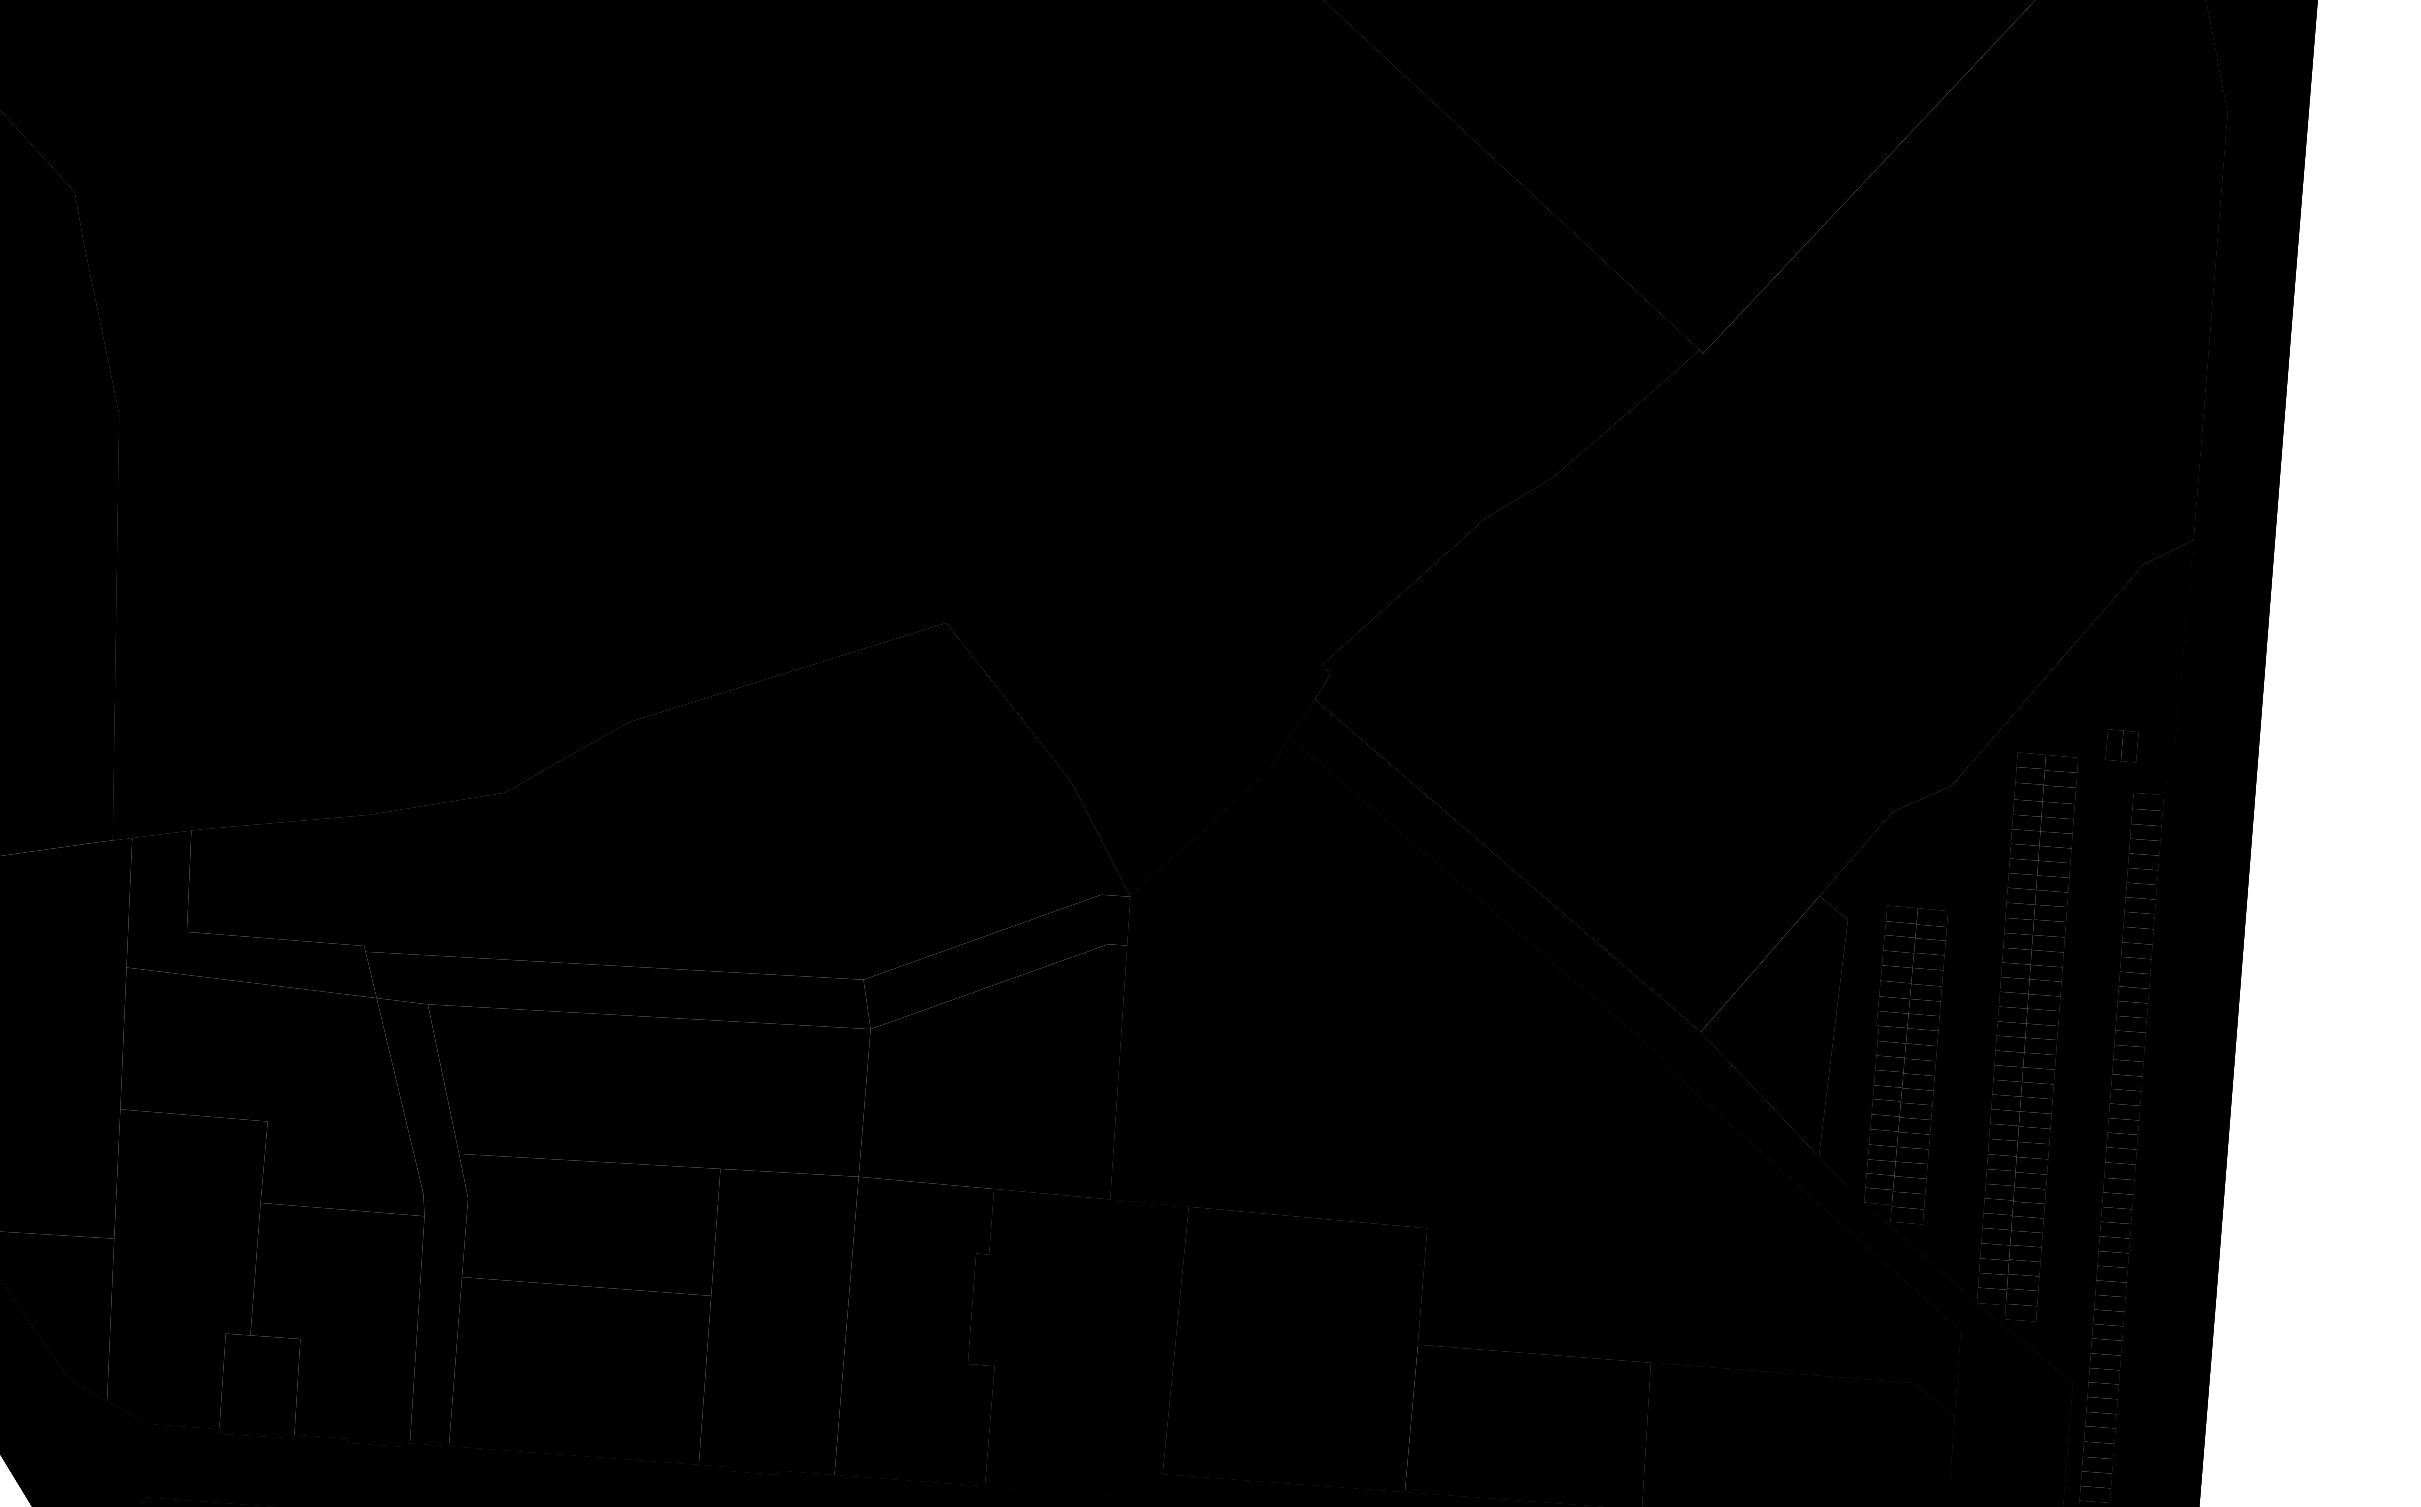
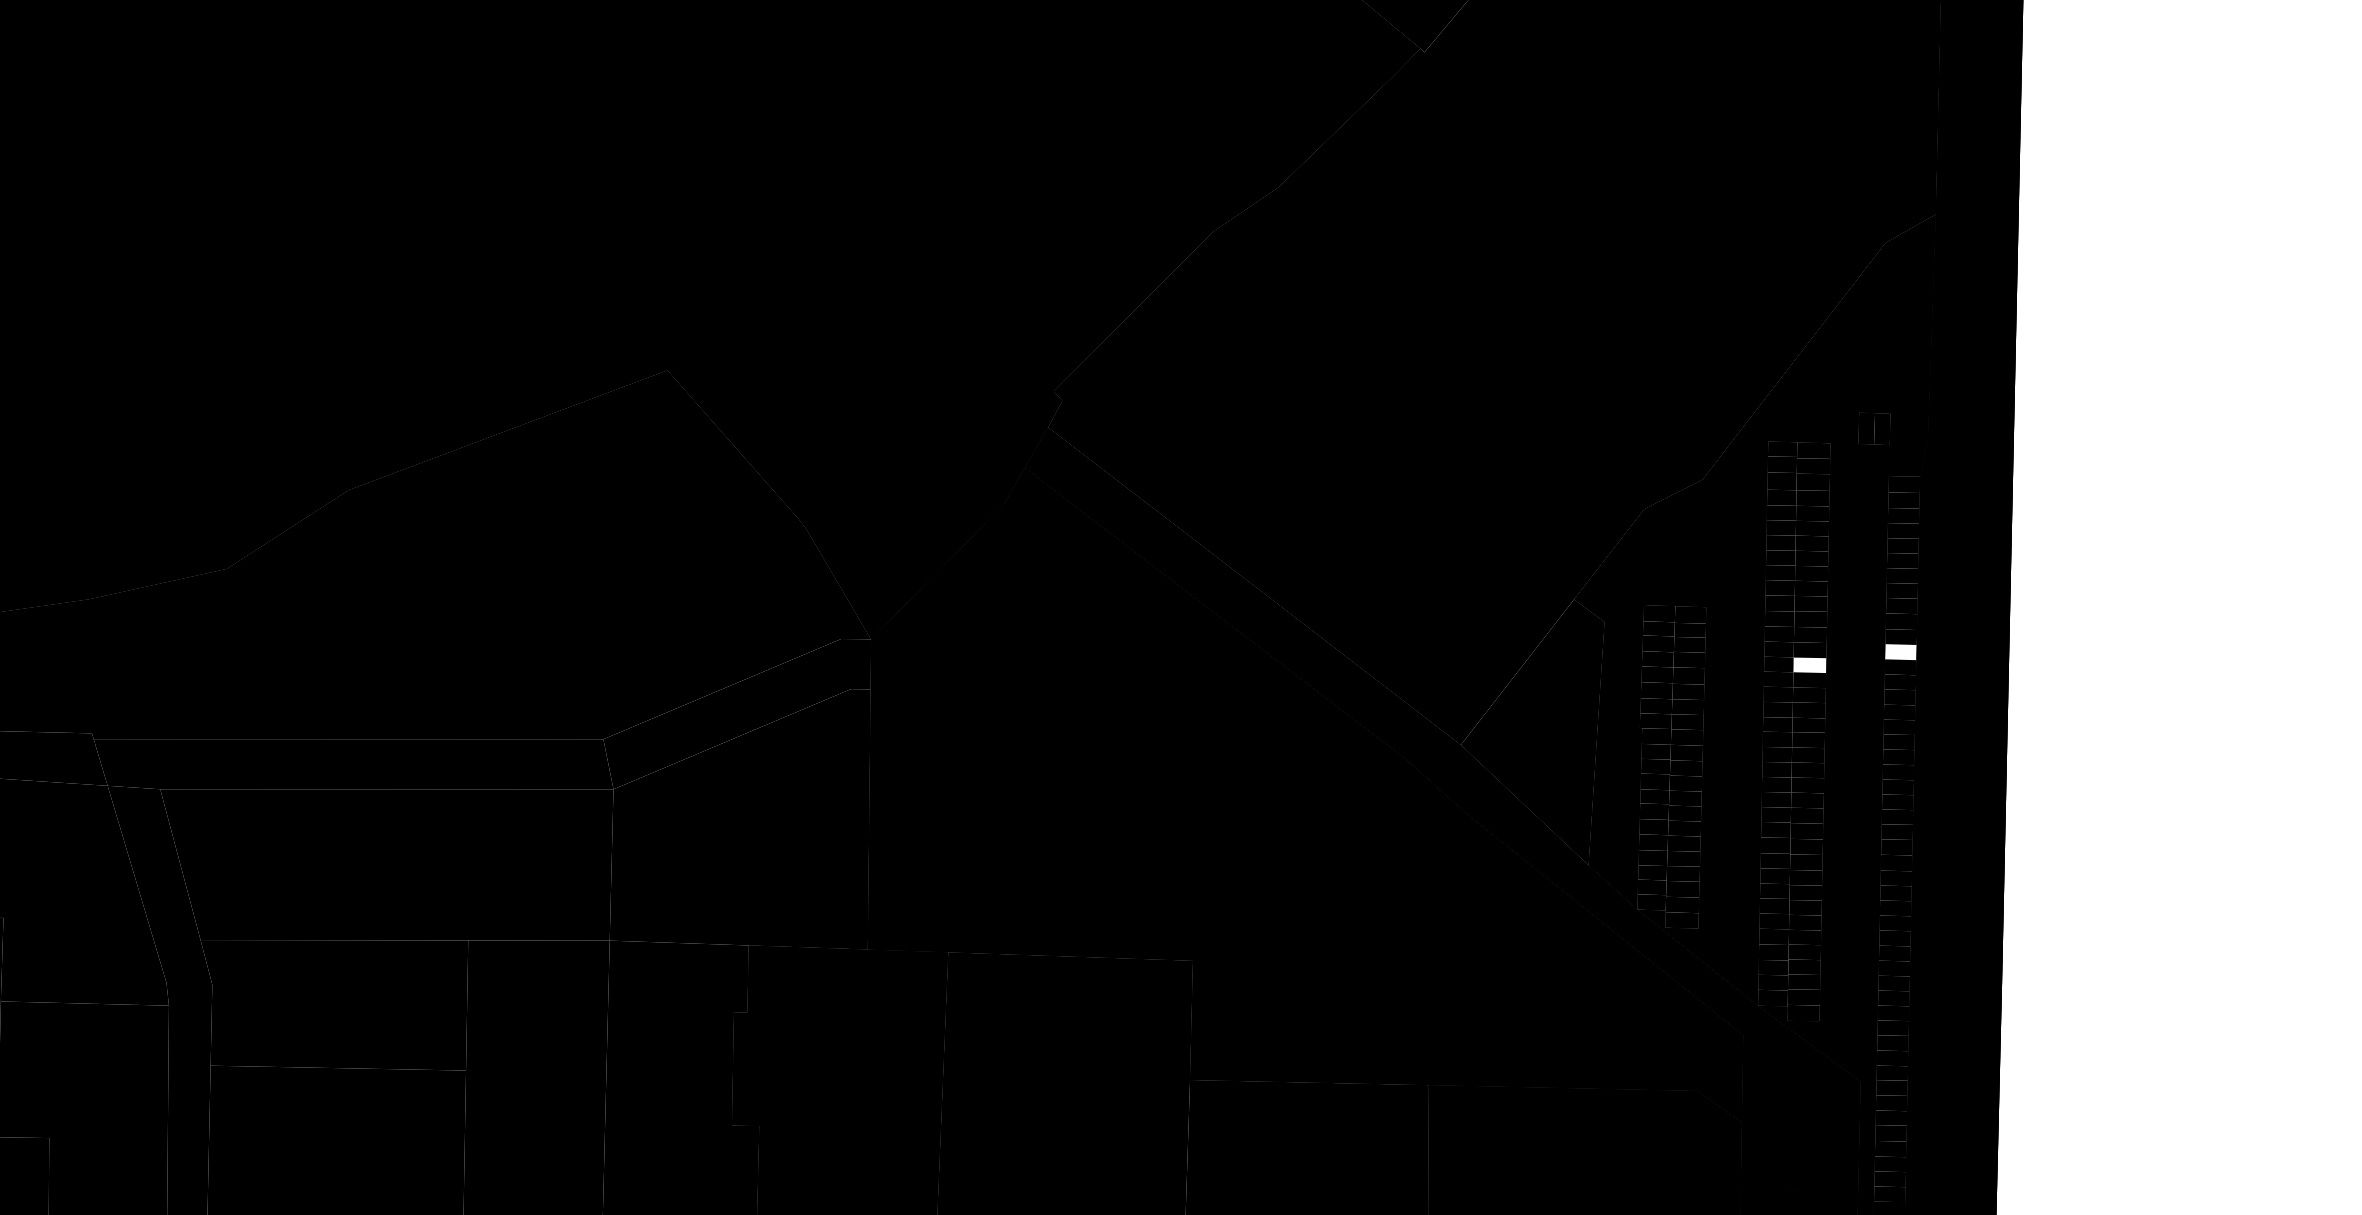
fill: (2135, 965) -> (1900, 652), removed
fill: (2045, 972) -> (1809, 664), removed

